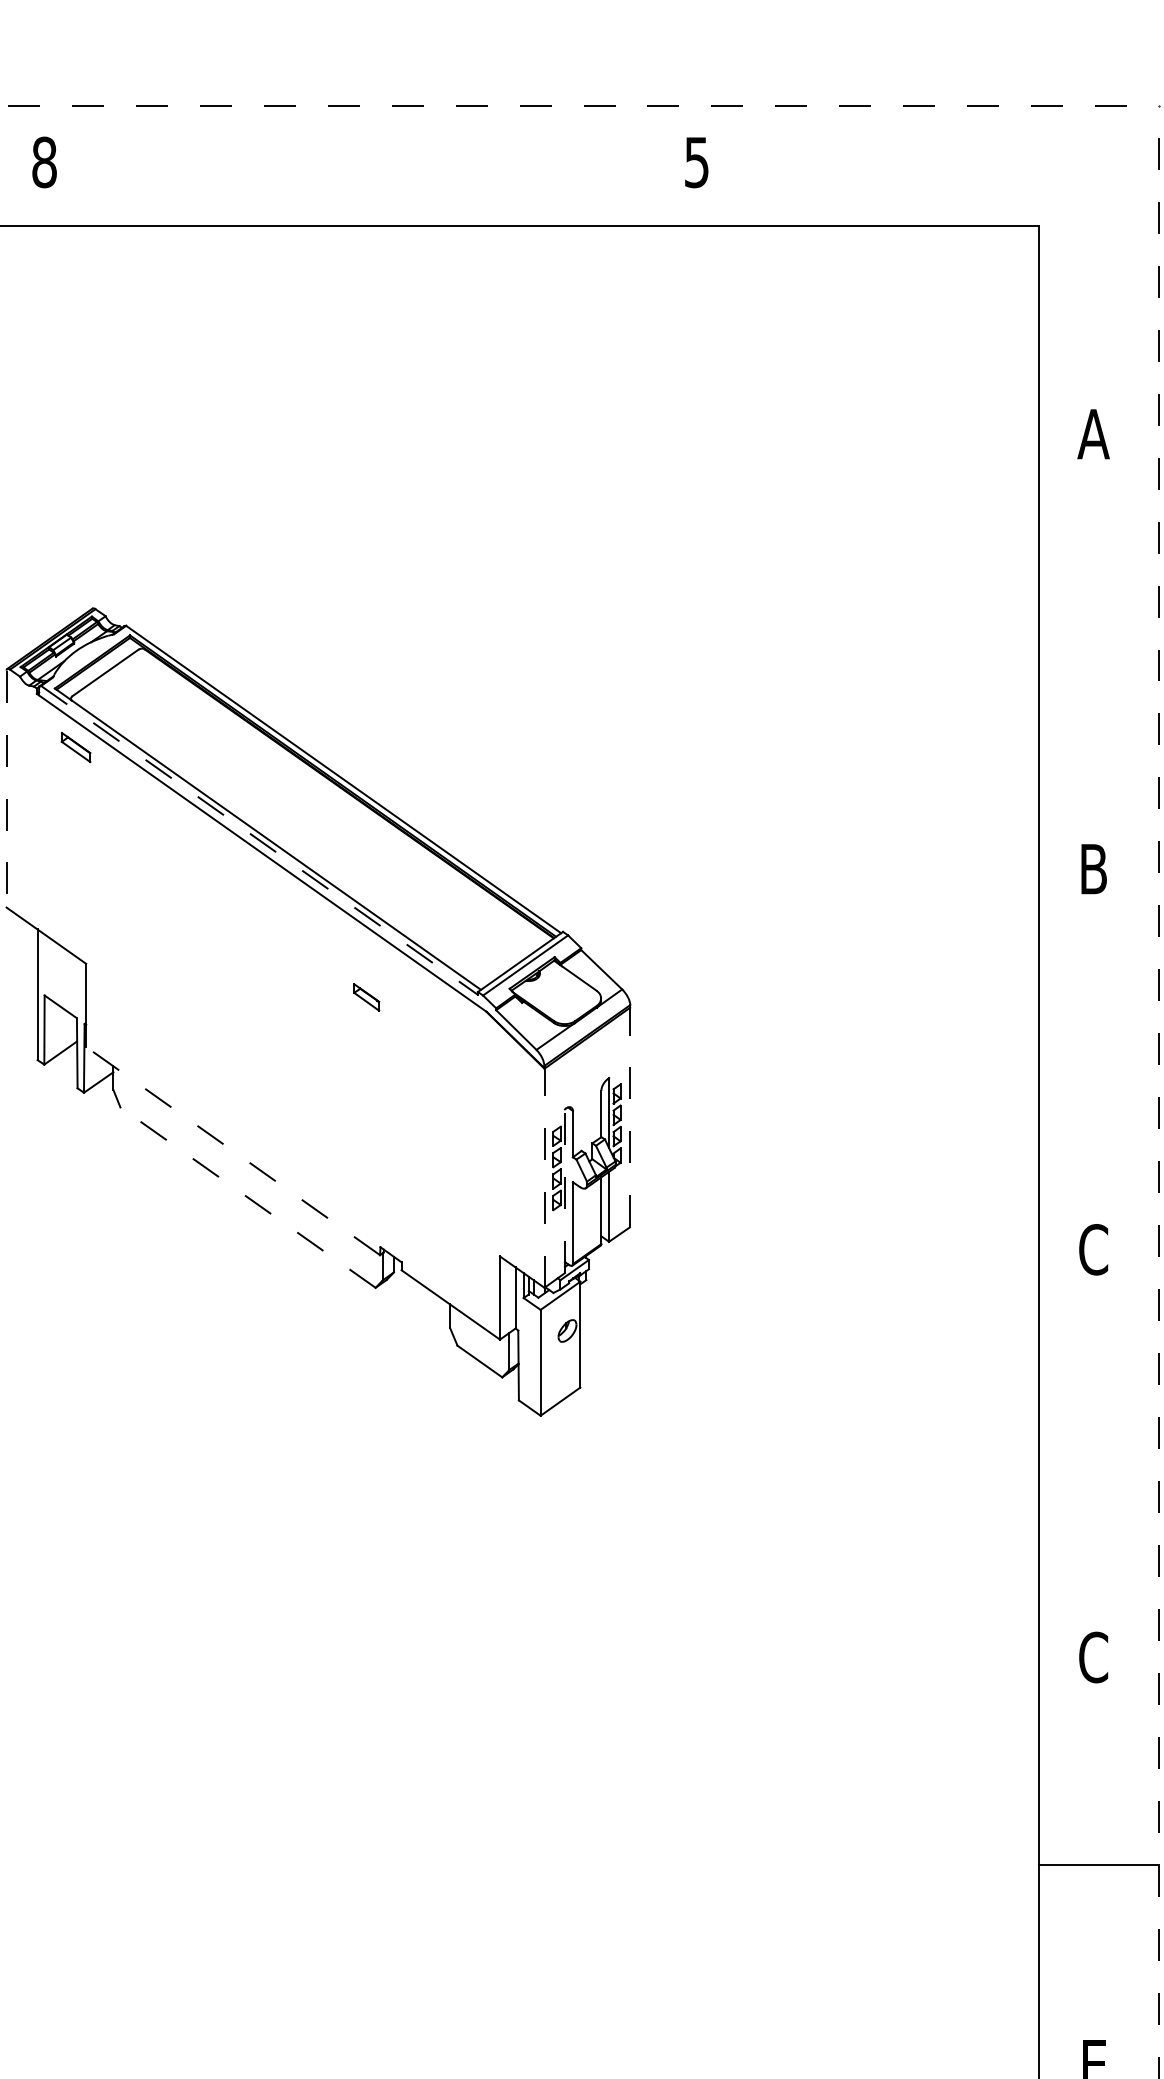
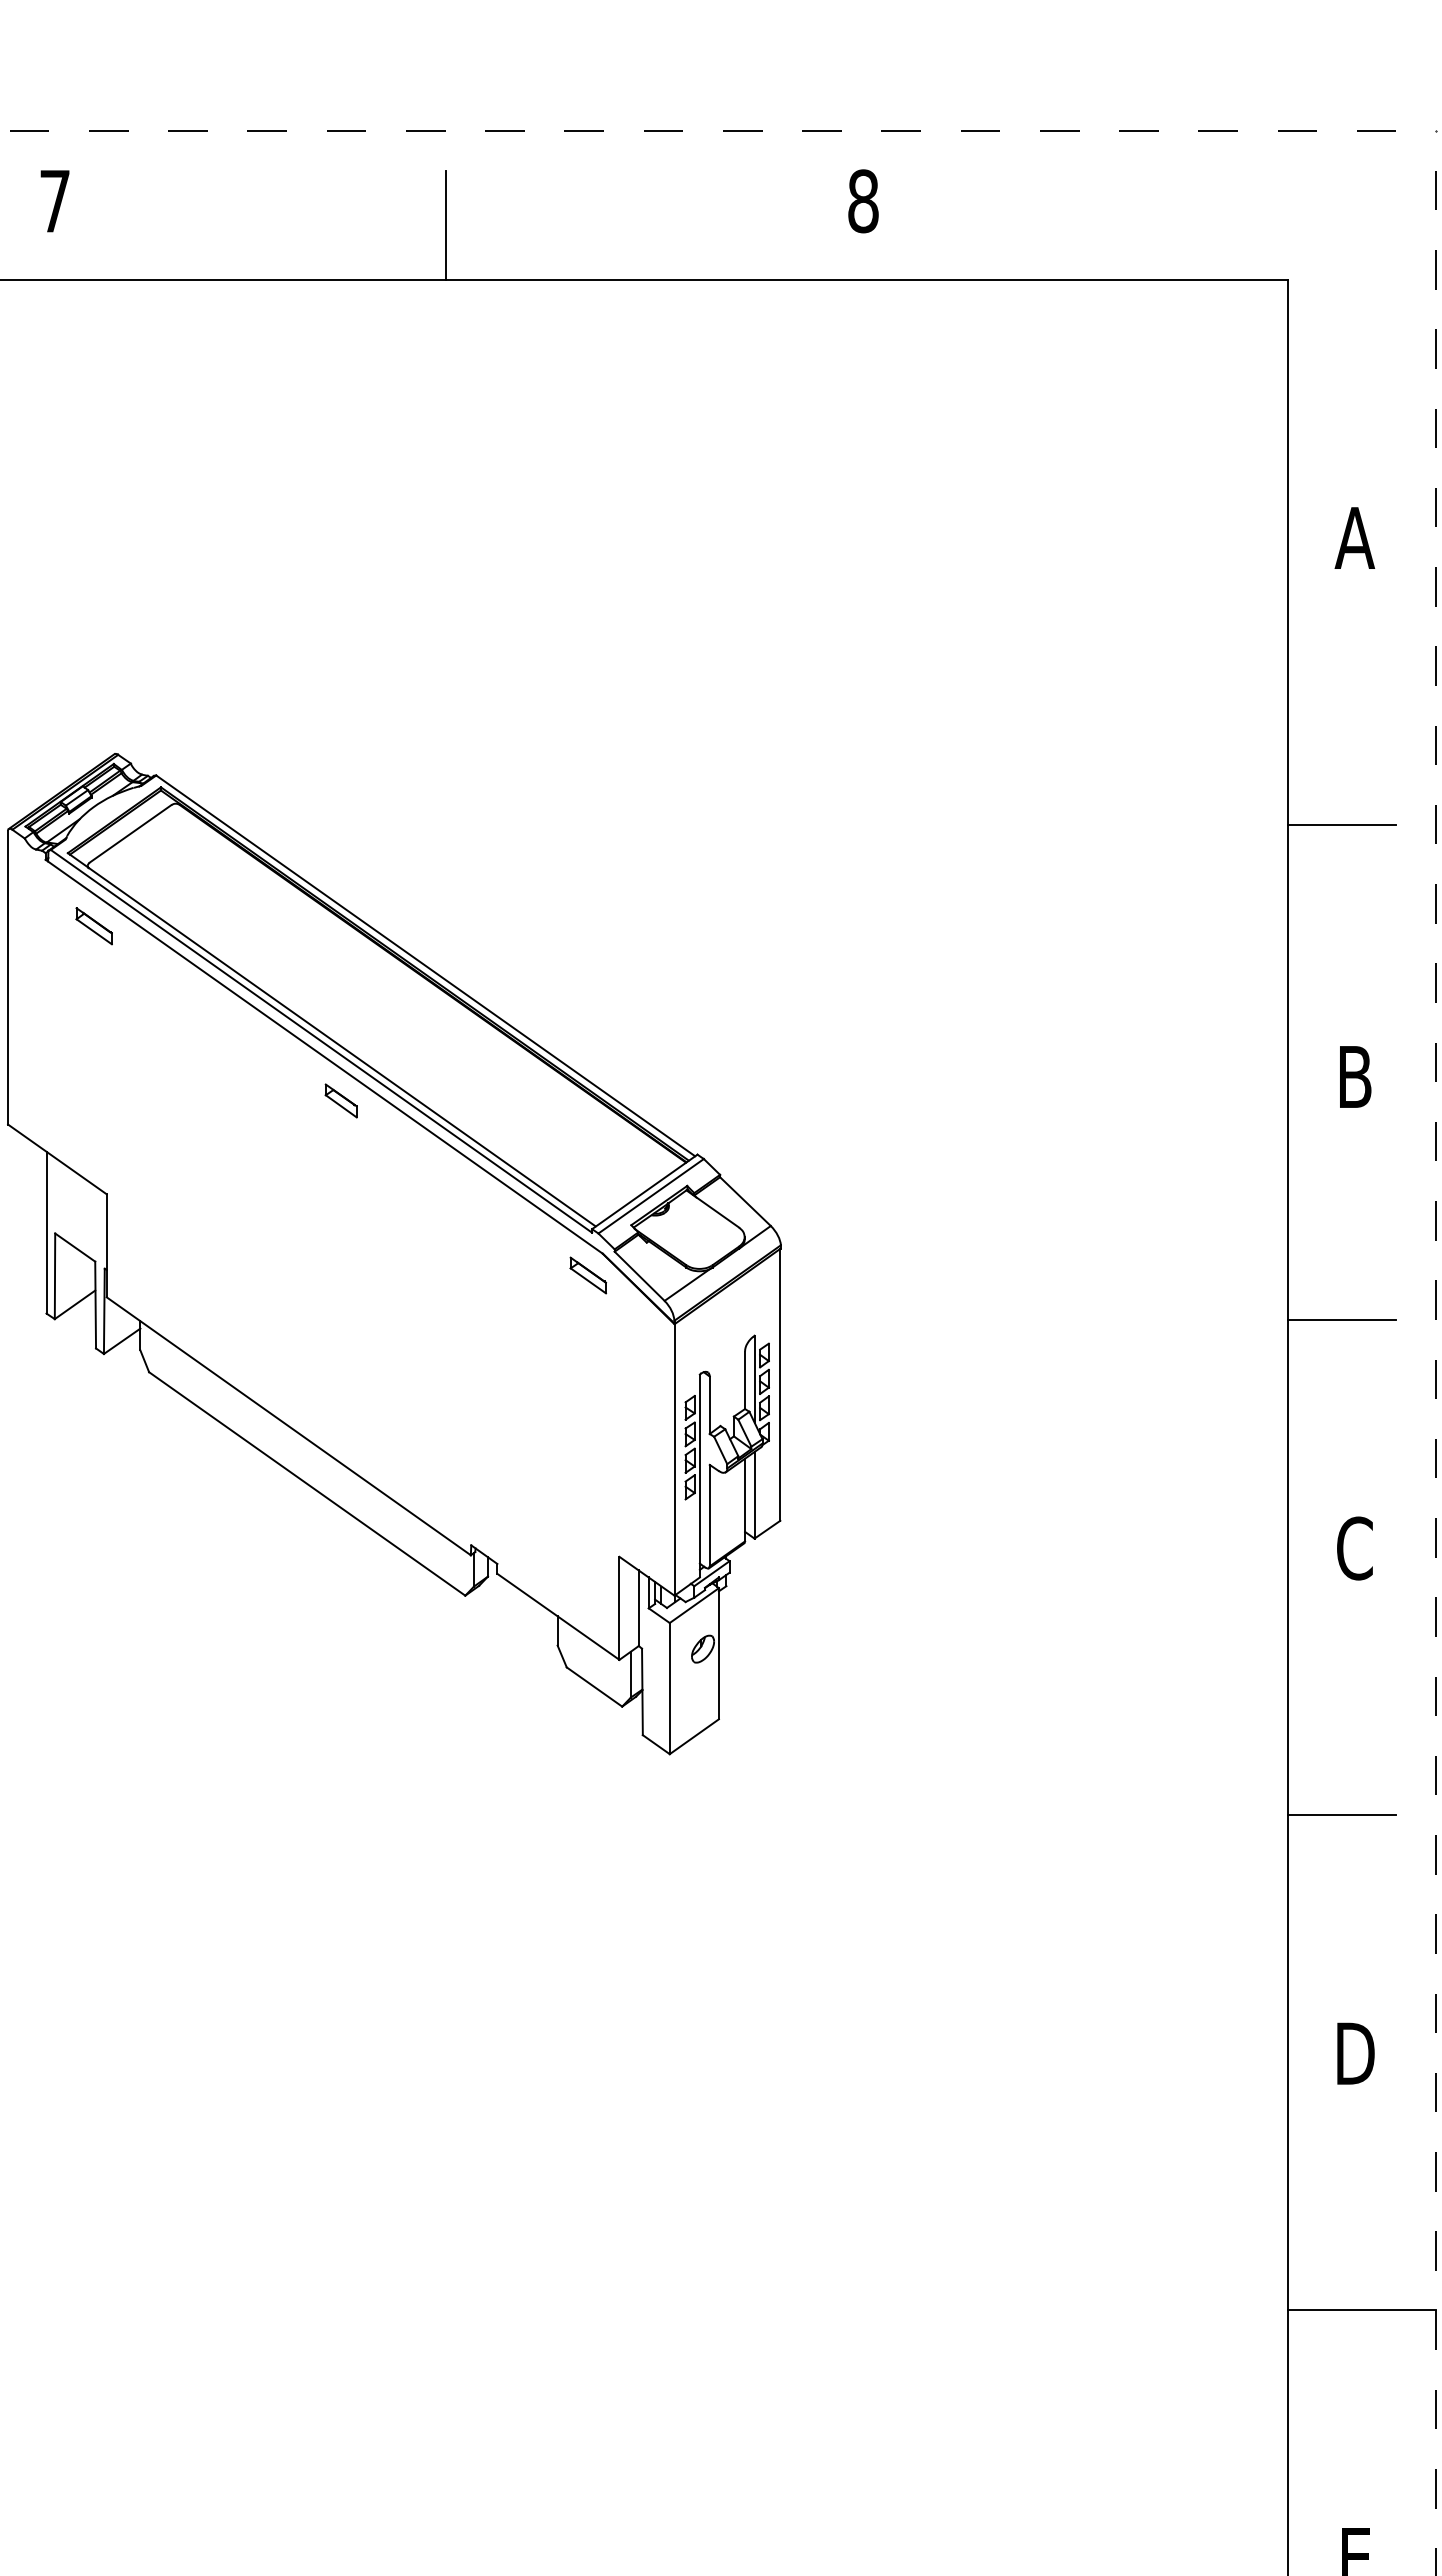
text: (44, 162) -> (55, 201), 8 -> 7
text: (697, 162) -> (863, 201), 5 -> 8
line: (359, 181) -> (445, 224), added
line: (1082, 665) -> (1341, 824), added
line: (6, 788) -> (8, 977), dashed -> solid
line: (259, 840) -> (321, 1041), dashed -> solid
part: (366, 997) -> (340, 1100), moved
part: (474, 1029) -> (587, 1275), added
line: (1082, 1064) -> (1341, 1319), added
line: (630, 1118) -> (780, 1385), dashed -> solid
line: (232, 1151) -> (288, 1426), dashed -> solid
line: (544, 1176) -> (674, 1457), dashed -> solid
line: (564, 1190) -> (699, 1475), dashed -> solid
line: (248, 1197) -> (307, 1483), dashed -> solid
line: (1082, 1465) -> (1341, 1815), added
text: (1094, 1657) -> (1355, 2053), C -> D

